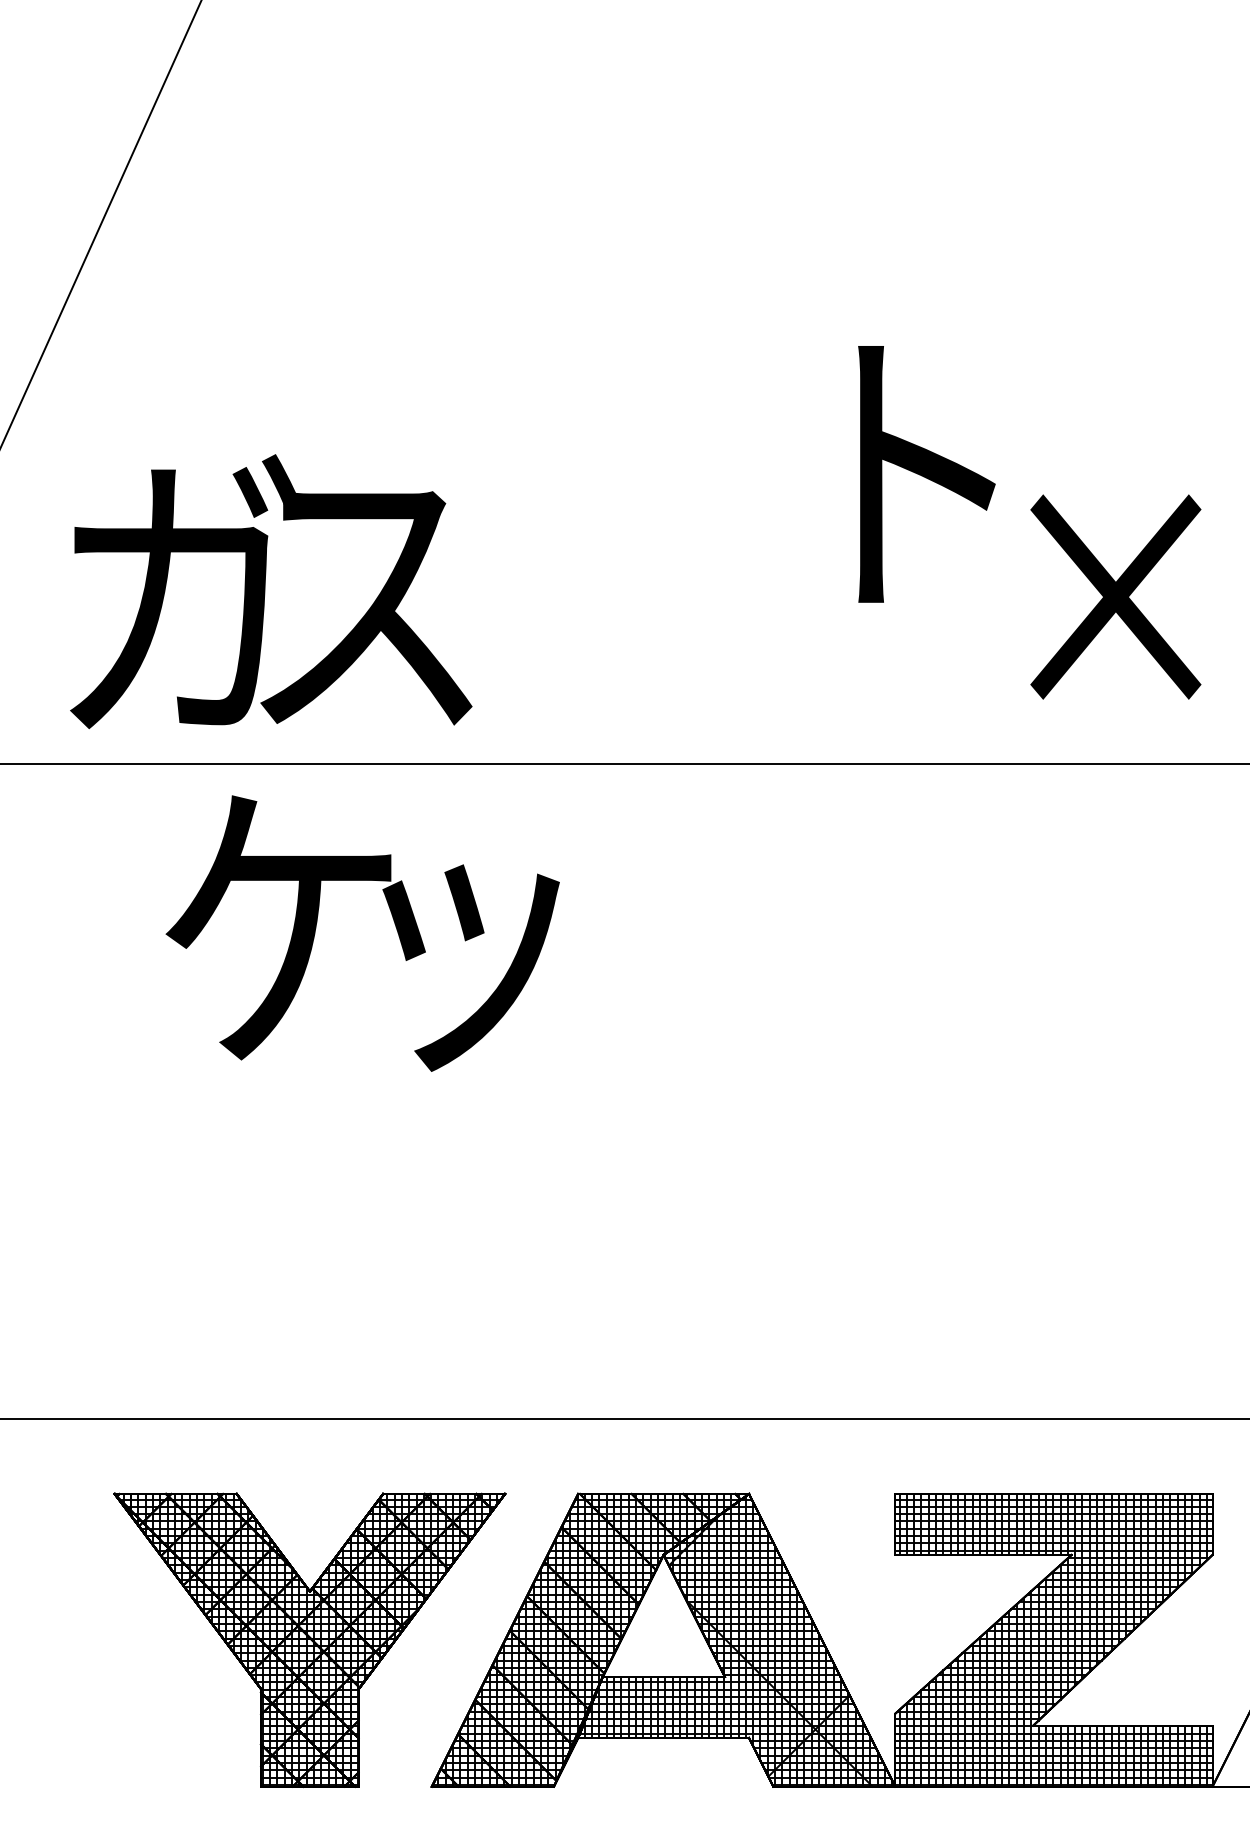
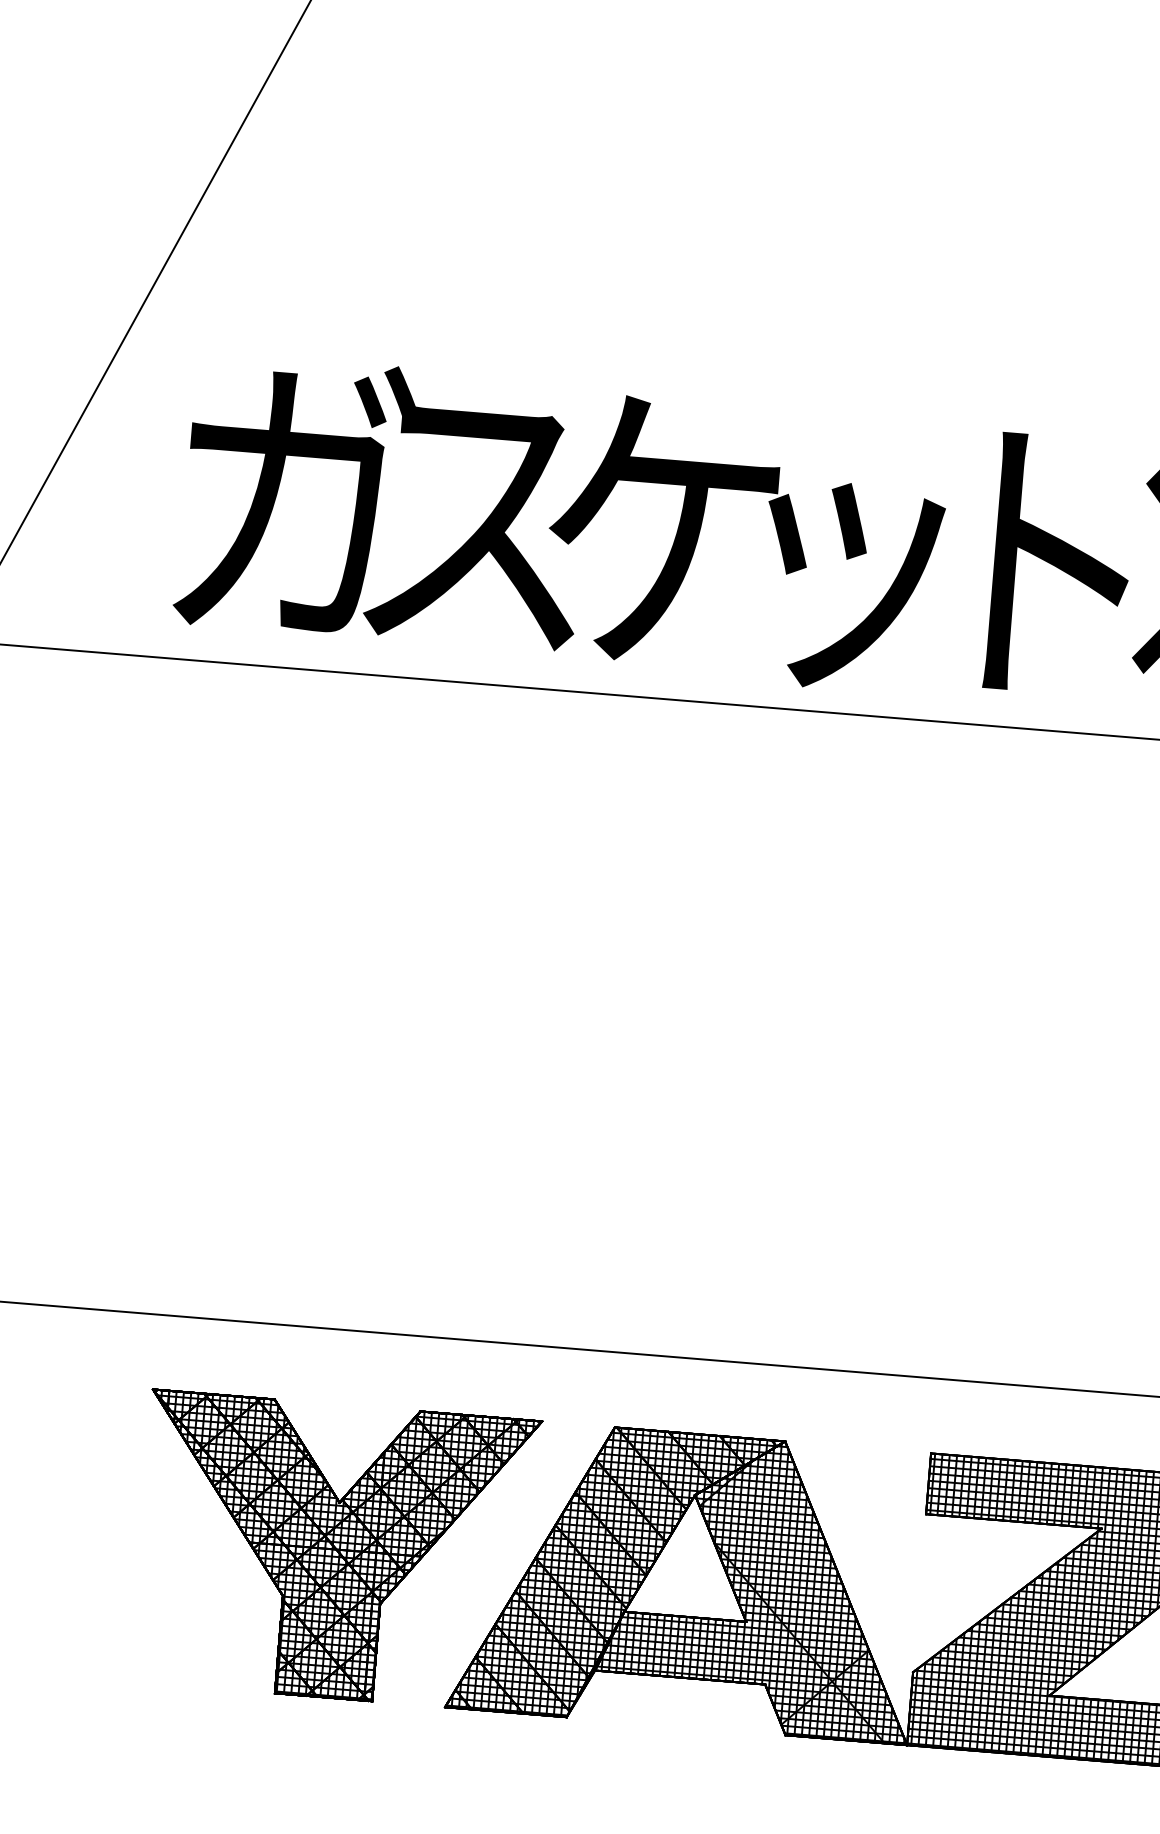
text: (926, 474) -> (1060, 565), moved
text: (362, 933) -> (745, 543), moved

